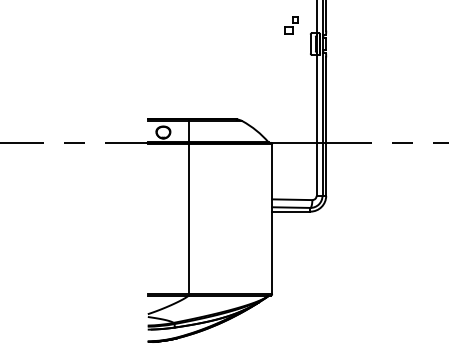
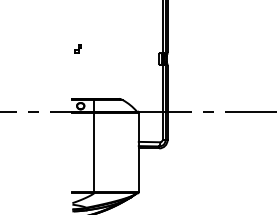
part: (290, 24) -> (77, 48), moved

